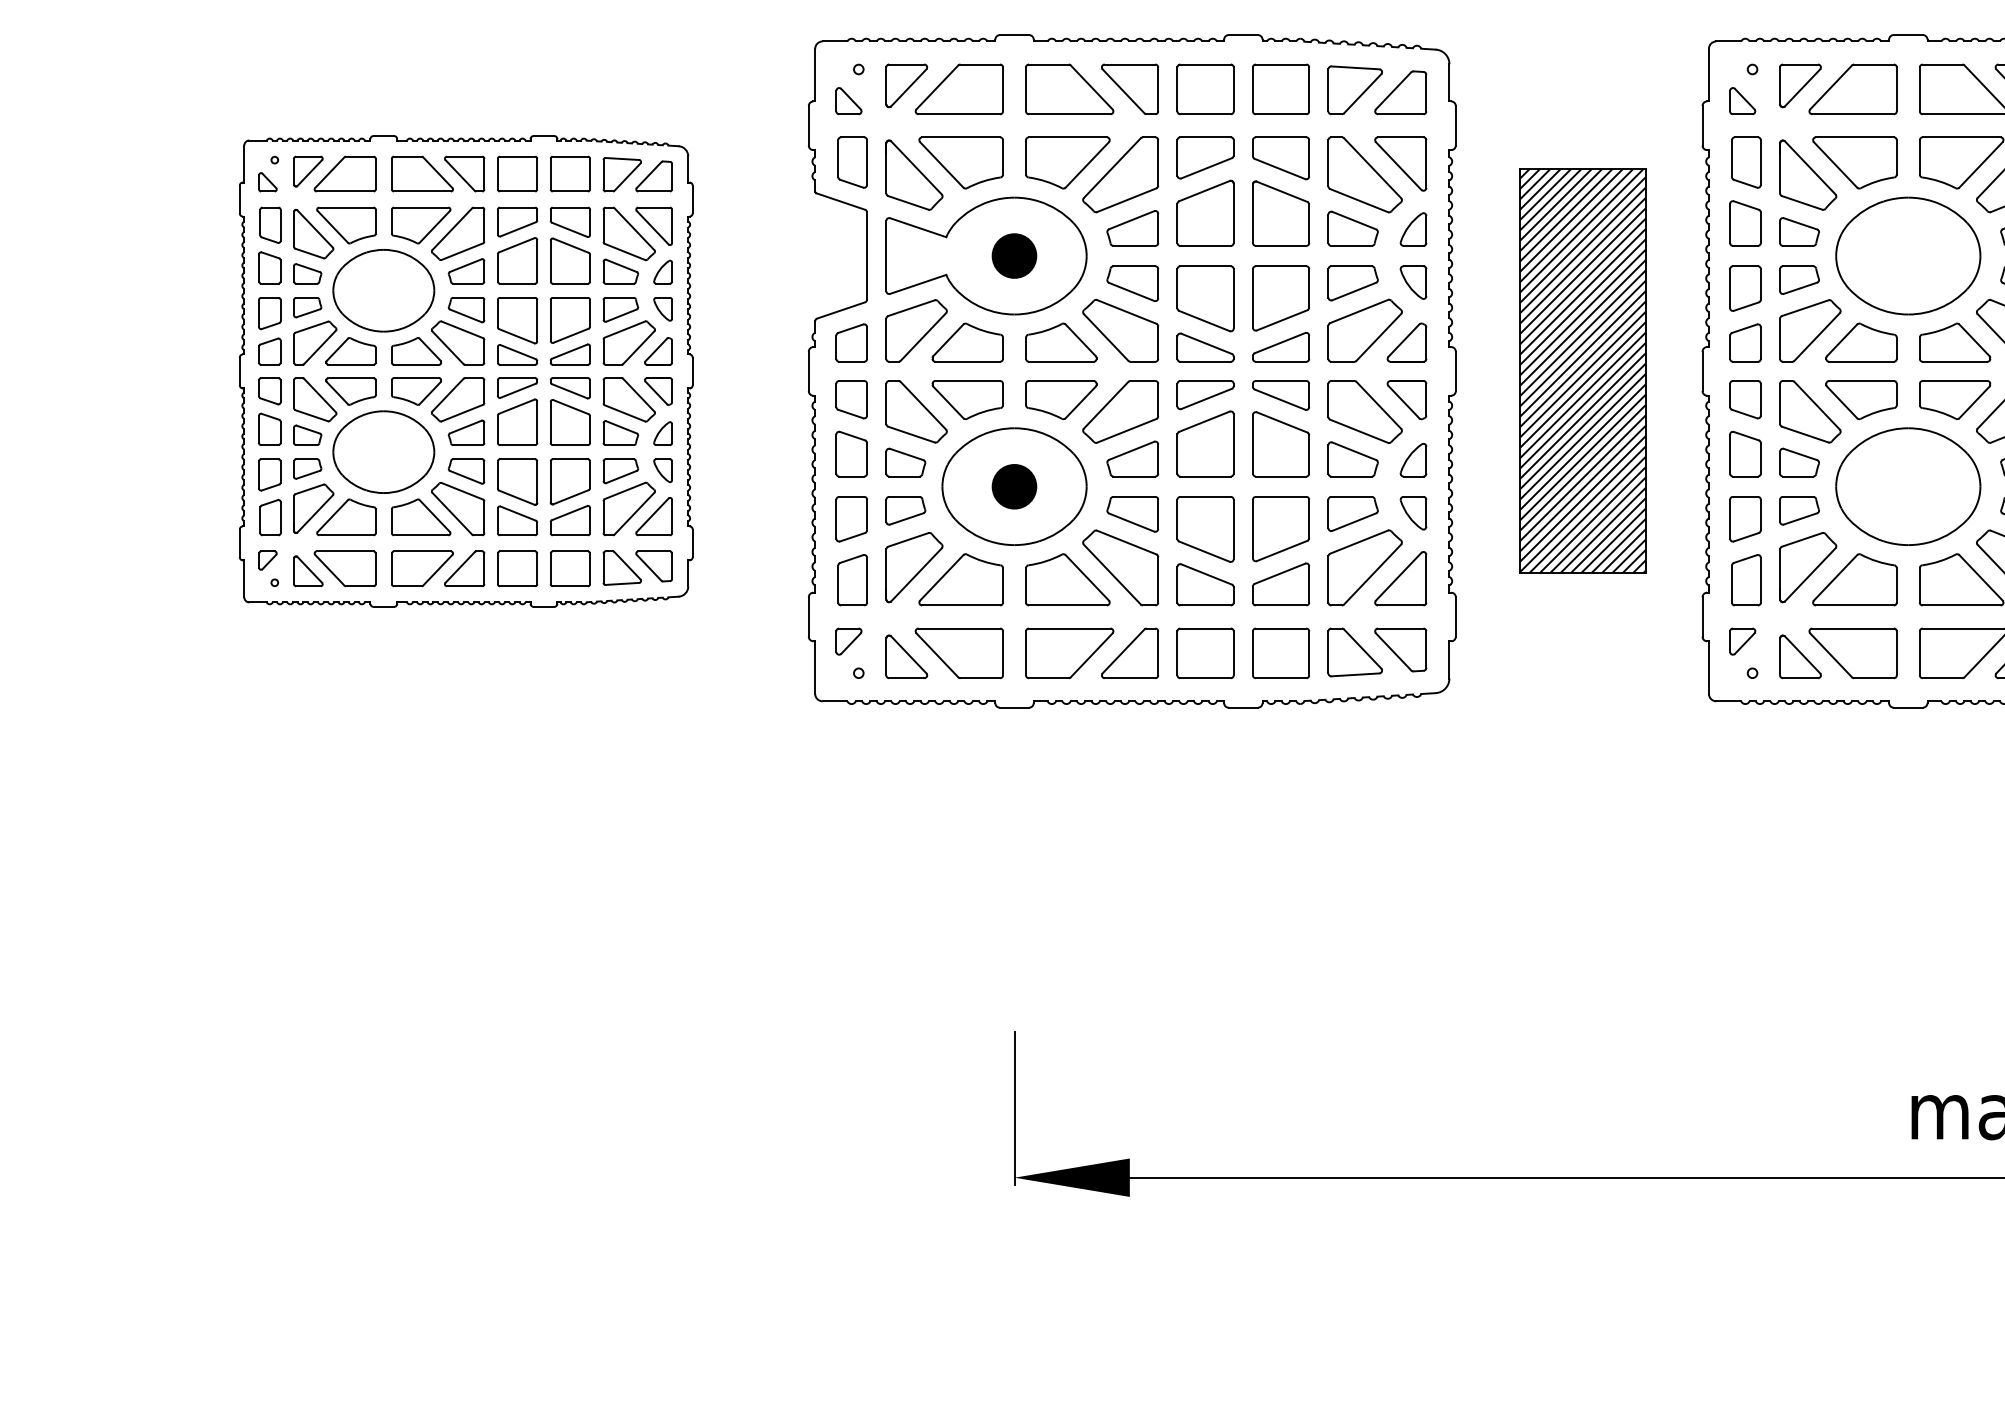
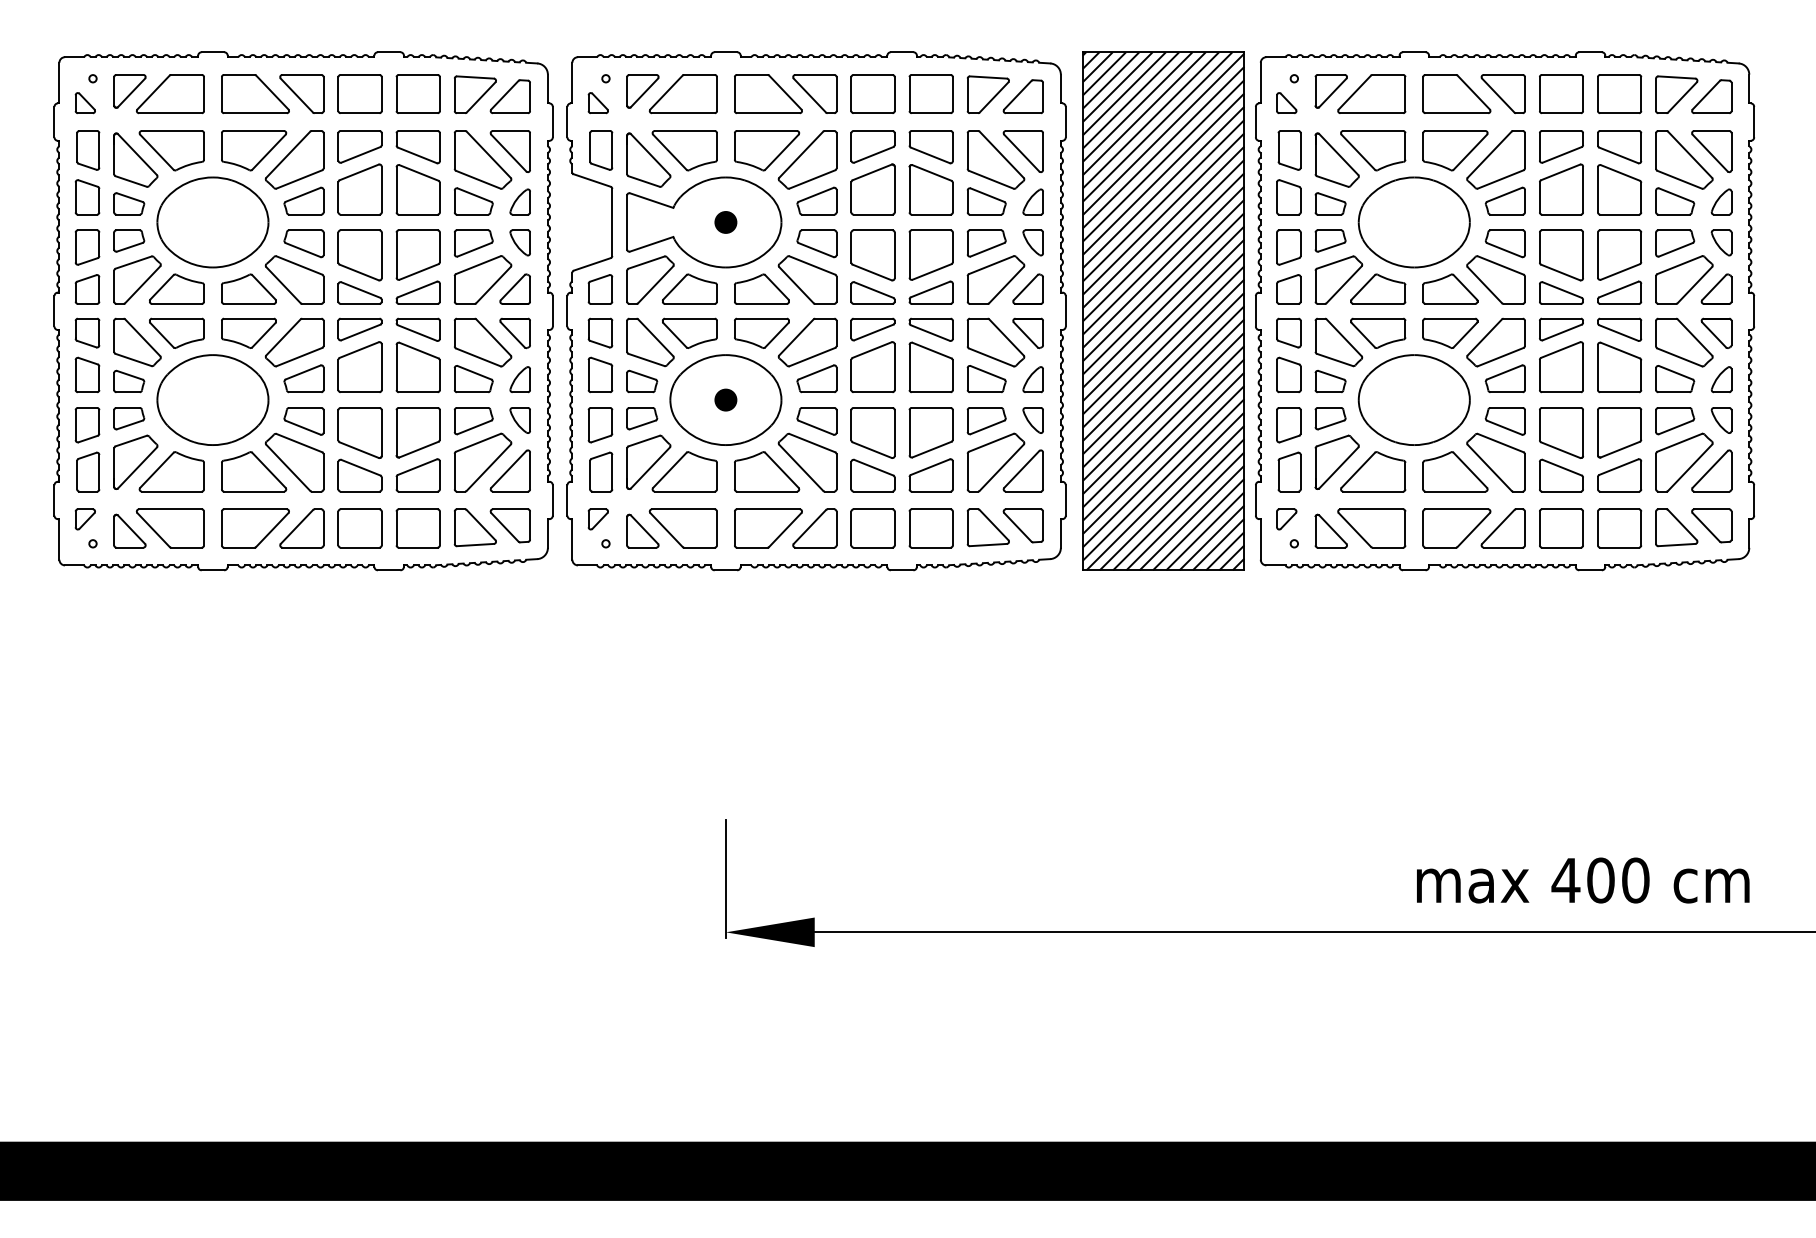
part: (1014, 256) -> (725, 222), size x0.62
part: (1582, 370) -> (1163, 310), size x1.67
part: (466, 371) -> (303, 311), size x1.43
part: (1014, 485) -> (725, 399), size x0.62

